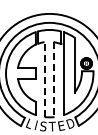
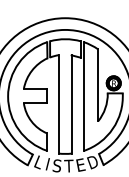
line: (44, 79) -> (58, 104), dashed -> solid
line: (54, 80) -> (71, 105), dashed -> solid

